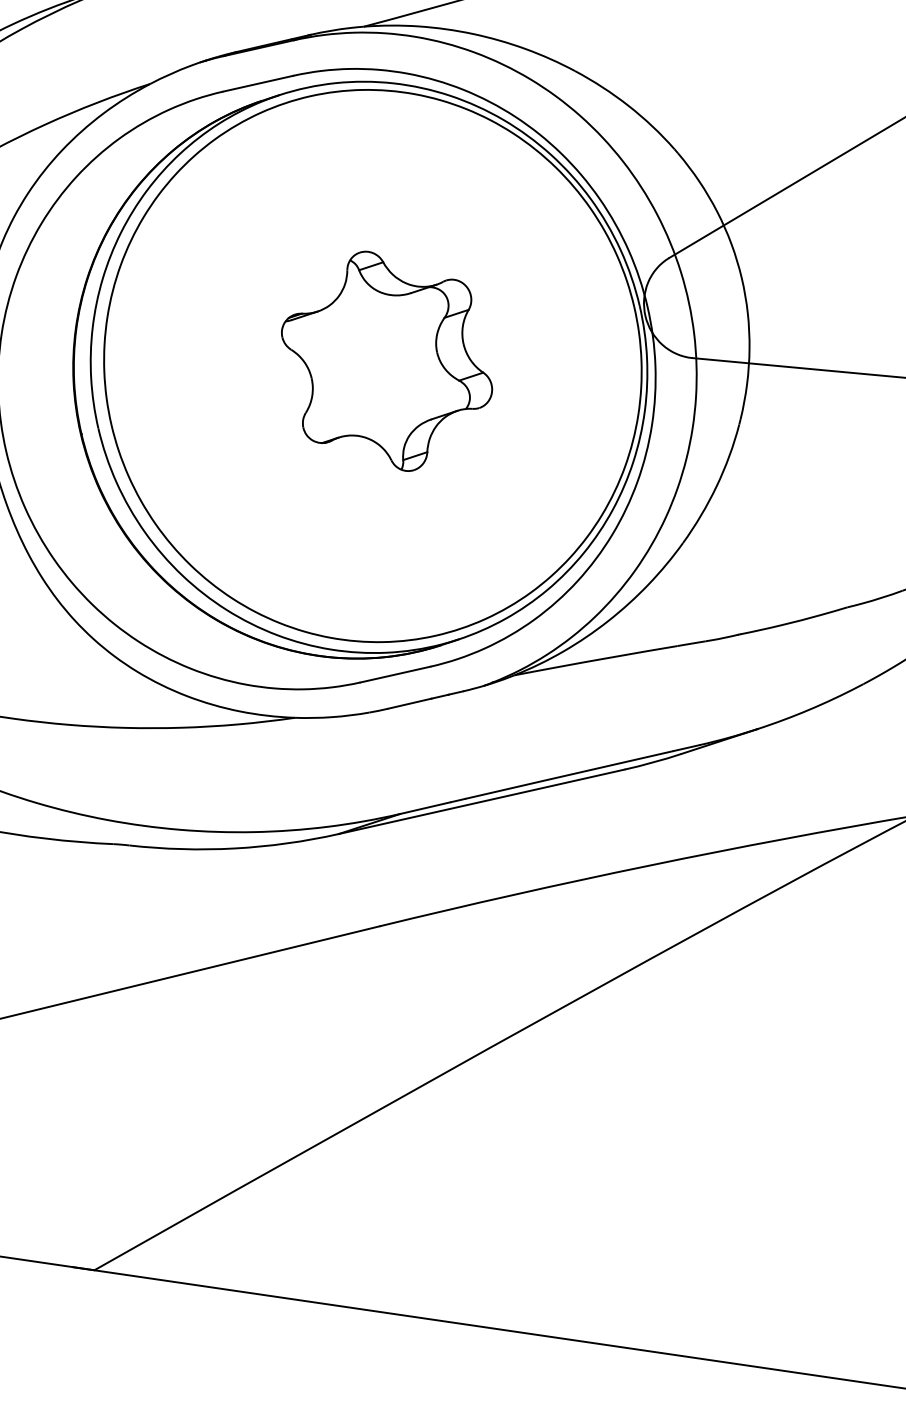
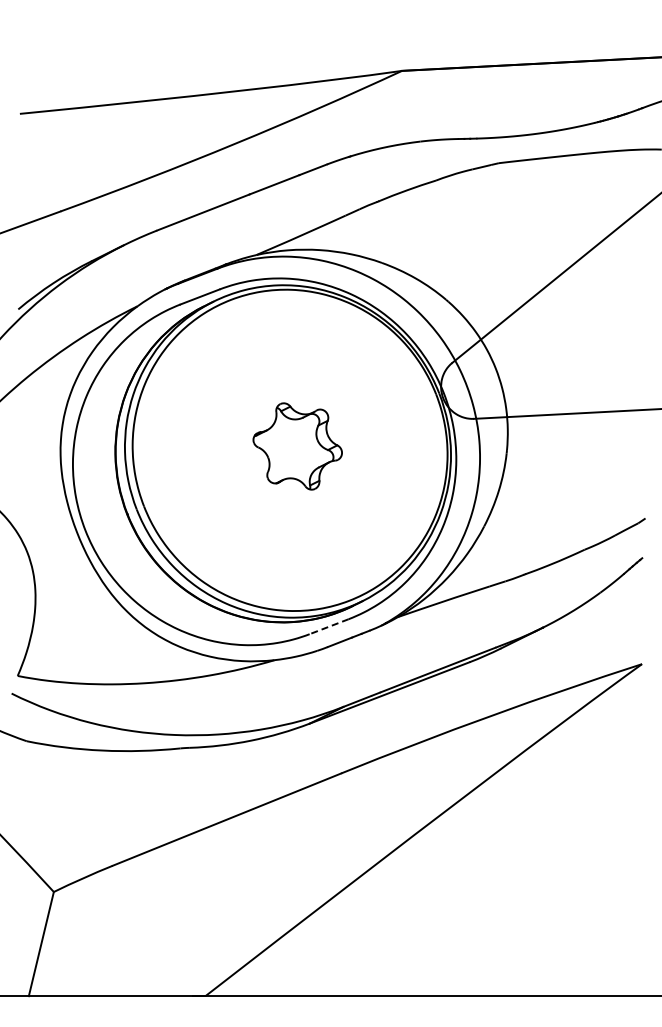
part: (386, 361) -> (297, 446), size x0.7
line: (396, 674) -> (329, 626), solid -> dashed

